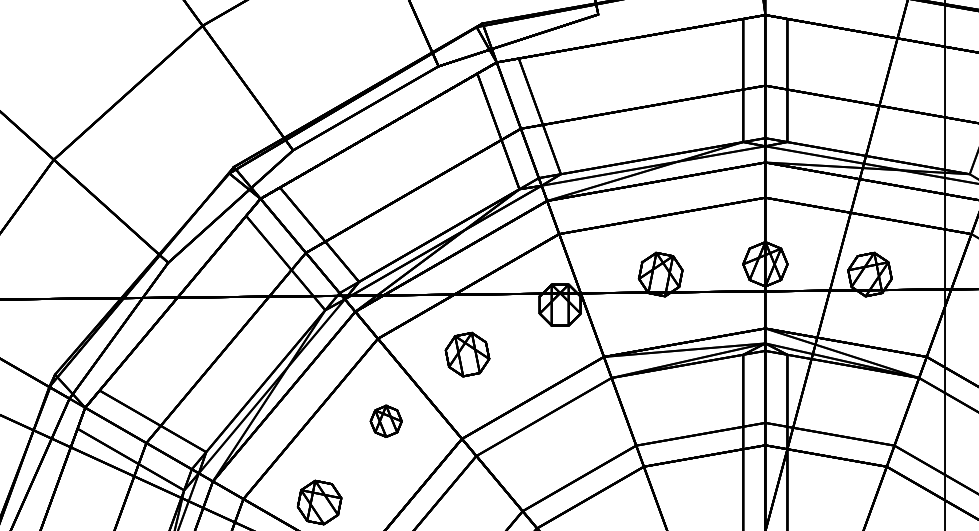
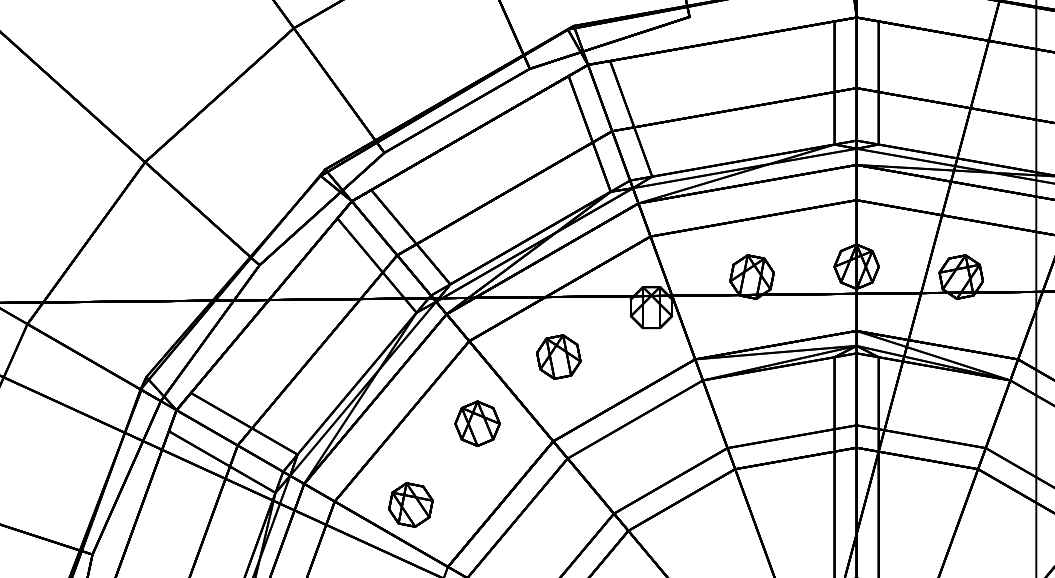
part: (386, 421) -> (477, 423), size x1.43

